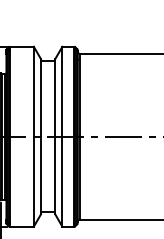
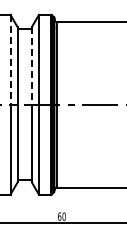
line: (33, 91) -> (10, 59), solid -> dashed
line: (55, 97) -> (32, 65), solid -> dashed

